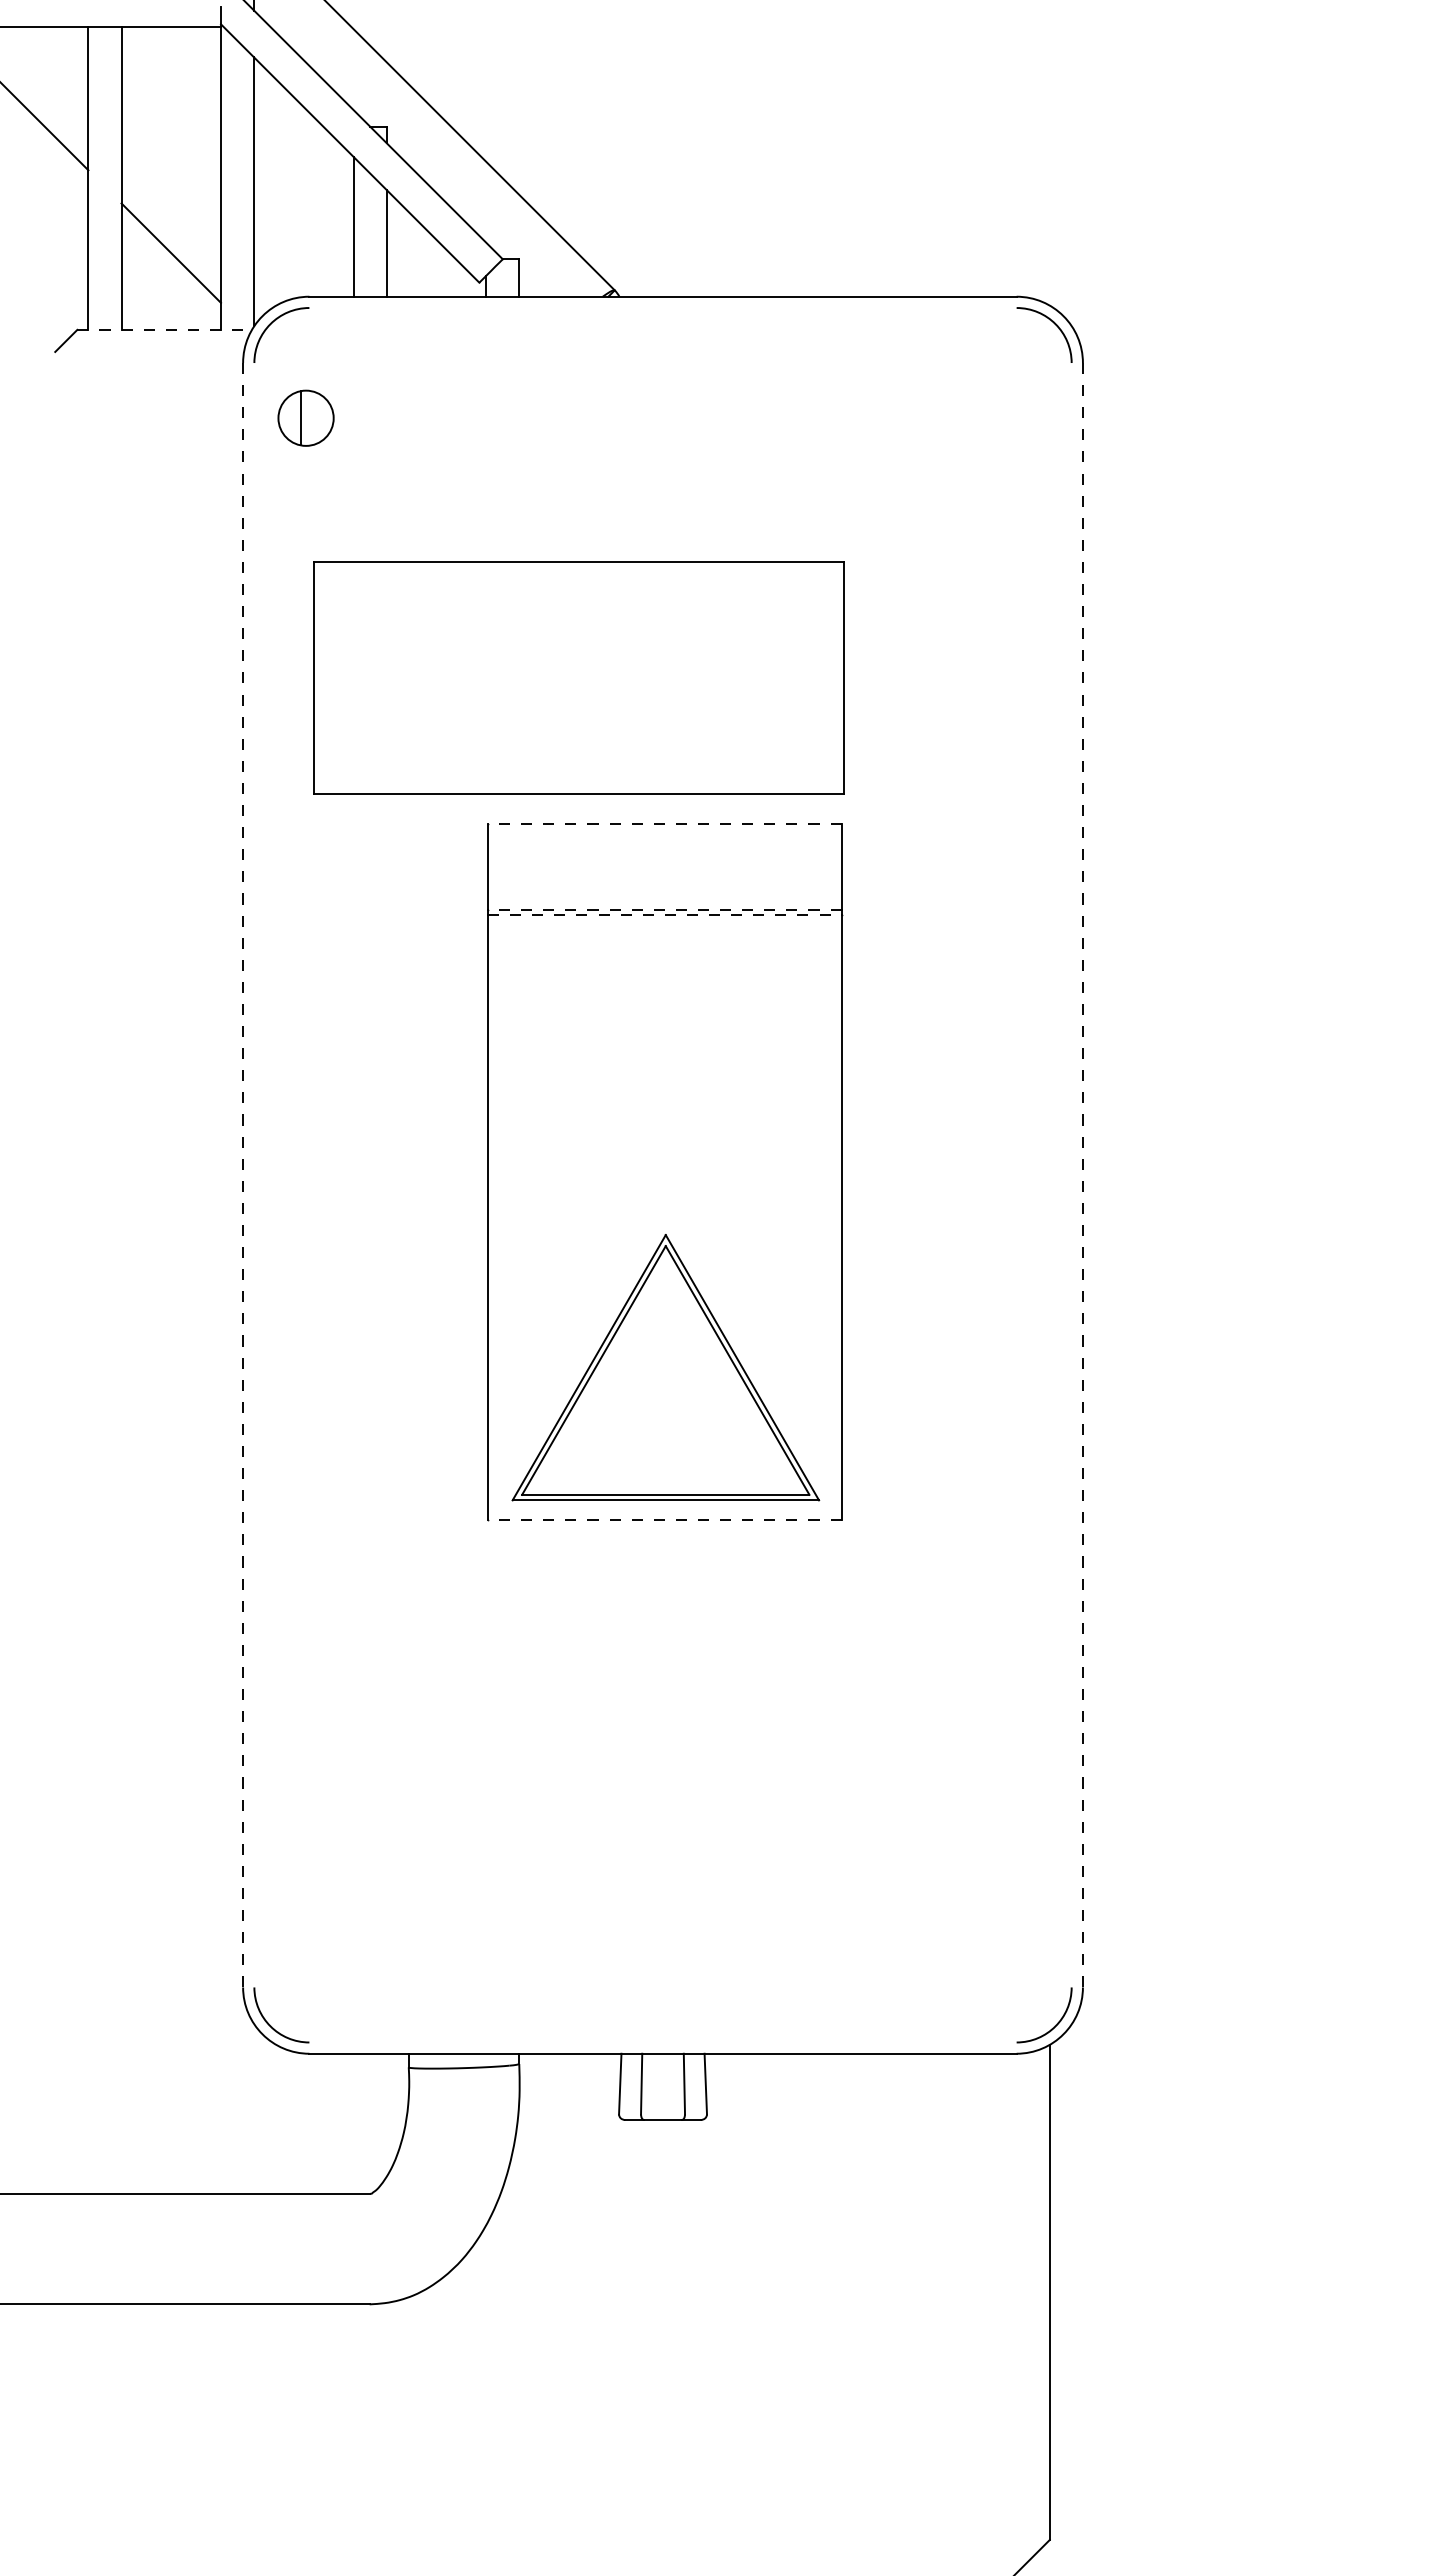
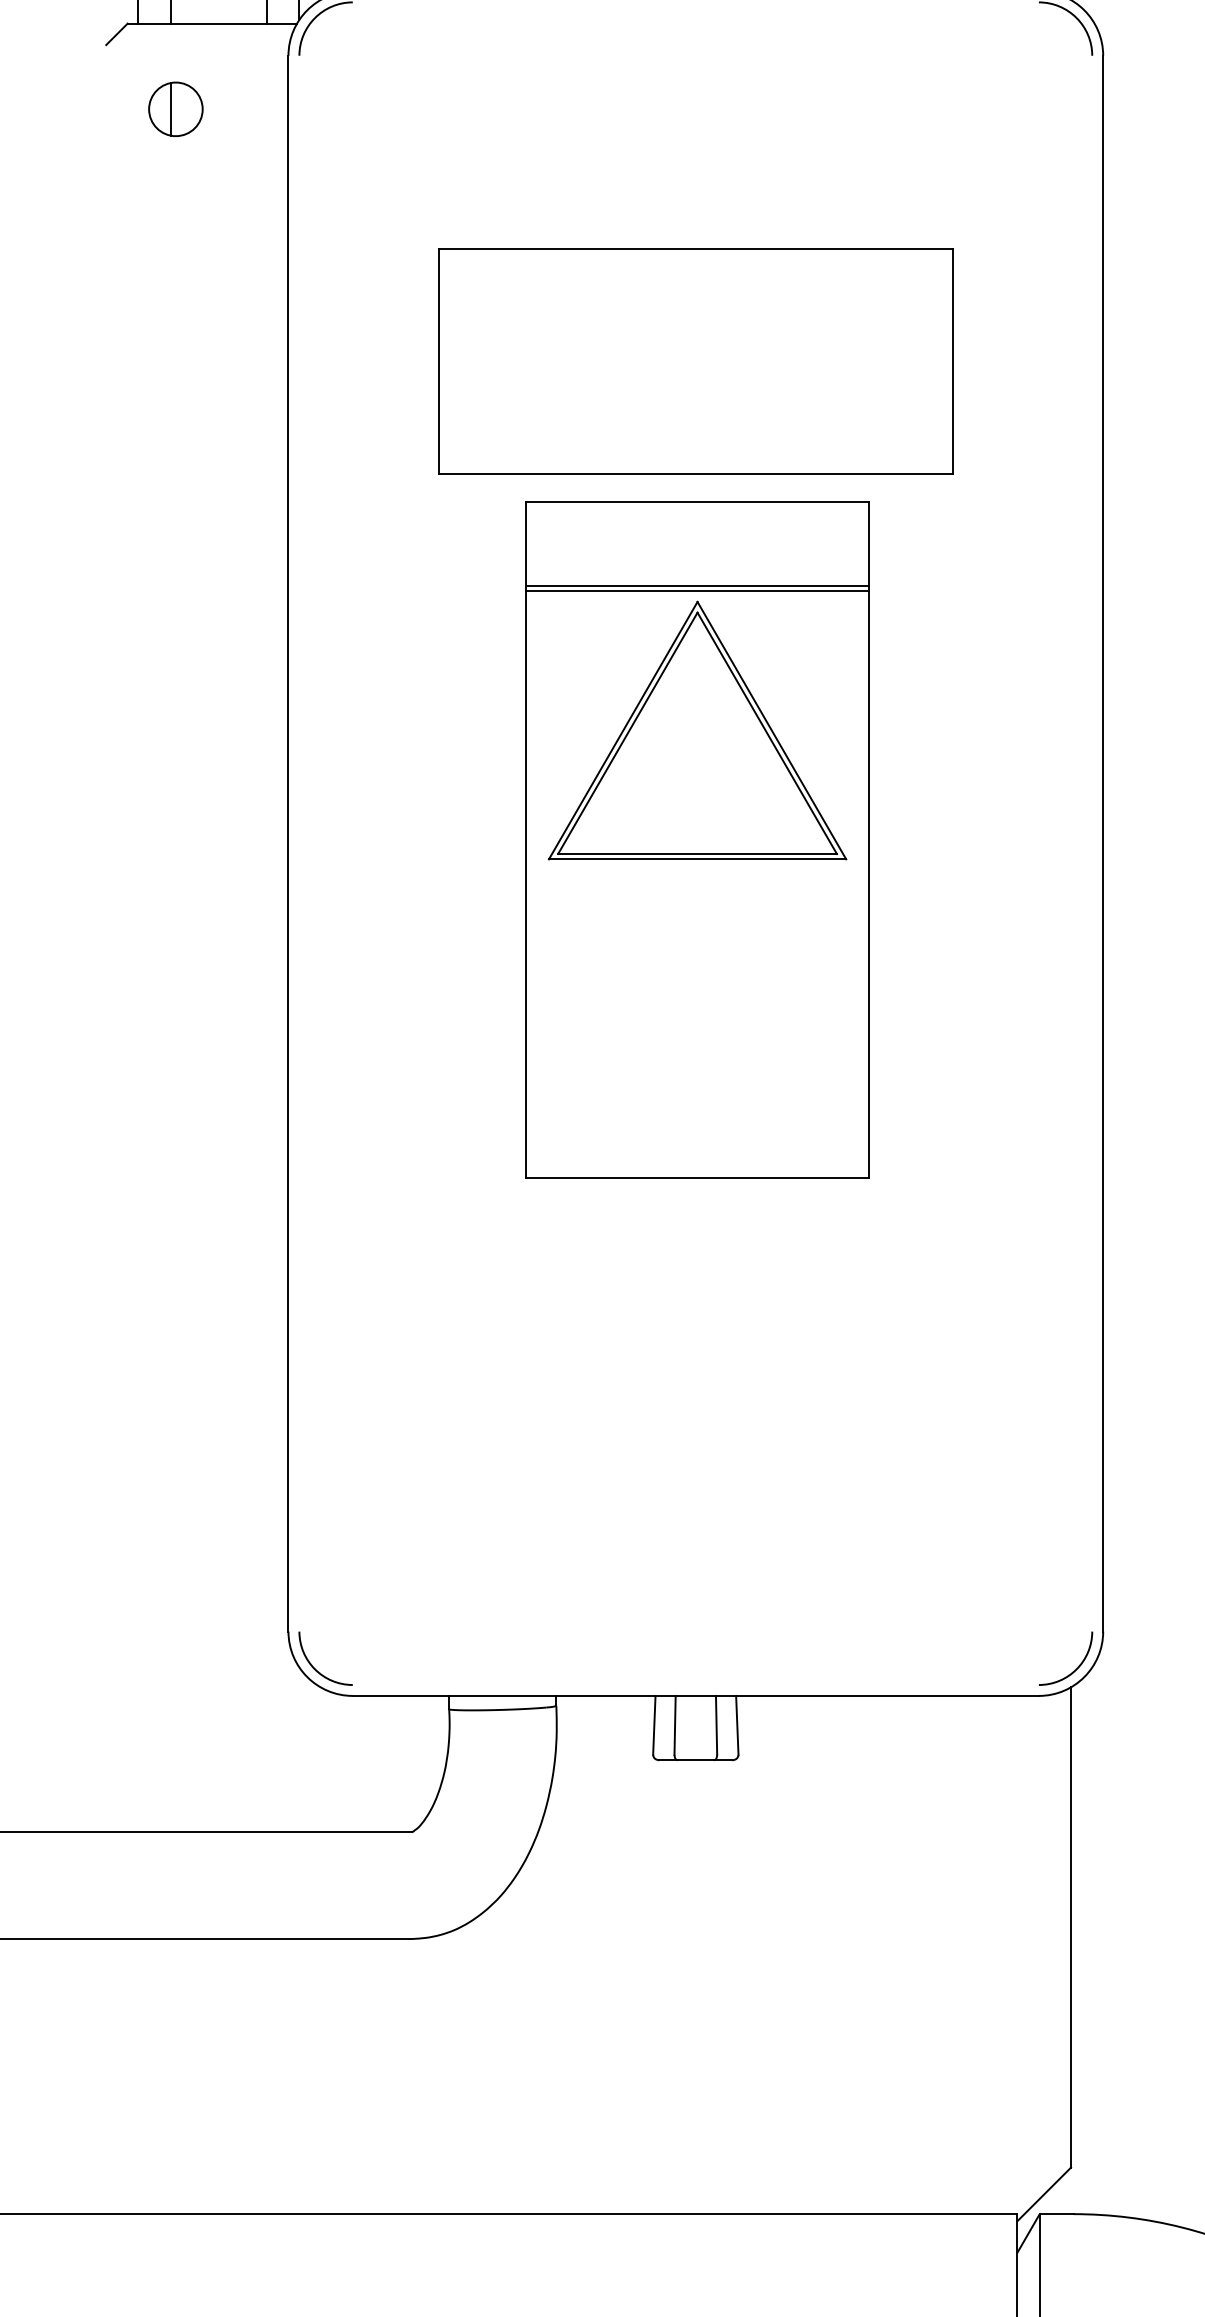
line: (165, 329) -> (213, 23), dashed -> solid
part: (305, 417) -> (175, 108), moved
part: (578, 677) -> (695, 360), moved
line: (664, 823) -> (697, 502), dashed -> solid
line: (664, 909) -> (697, 585), dashed -> solid
line: (664, 915) -> (697, 591), dashed -> solid
line: (243, 1174) -> (288, 842), dashed -> solid
line: (1082, 1175) -> (1102, 843), dashed -> solid
part: (665, 1367) -> (697, 730), moved
line: (664, 1519) -> (697, 1177), dashed -> solid

